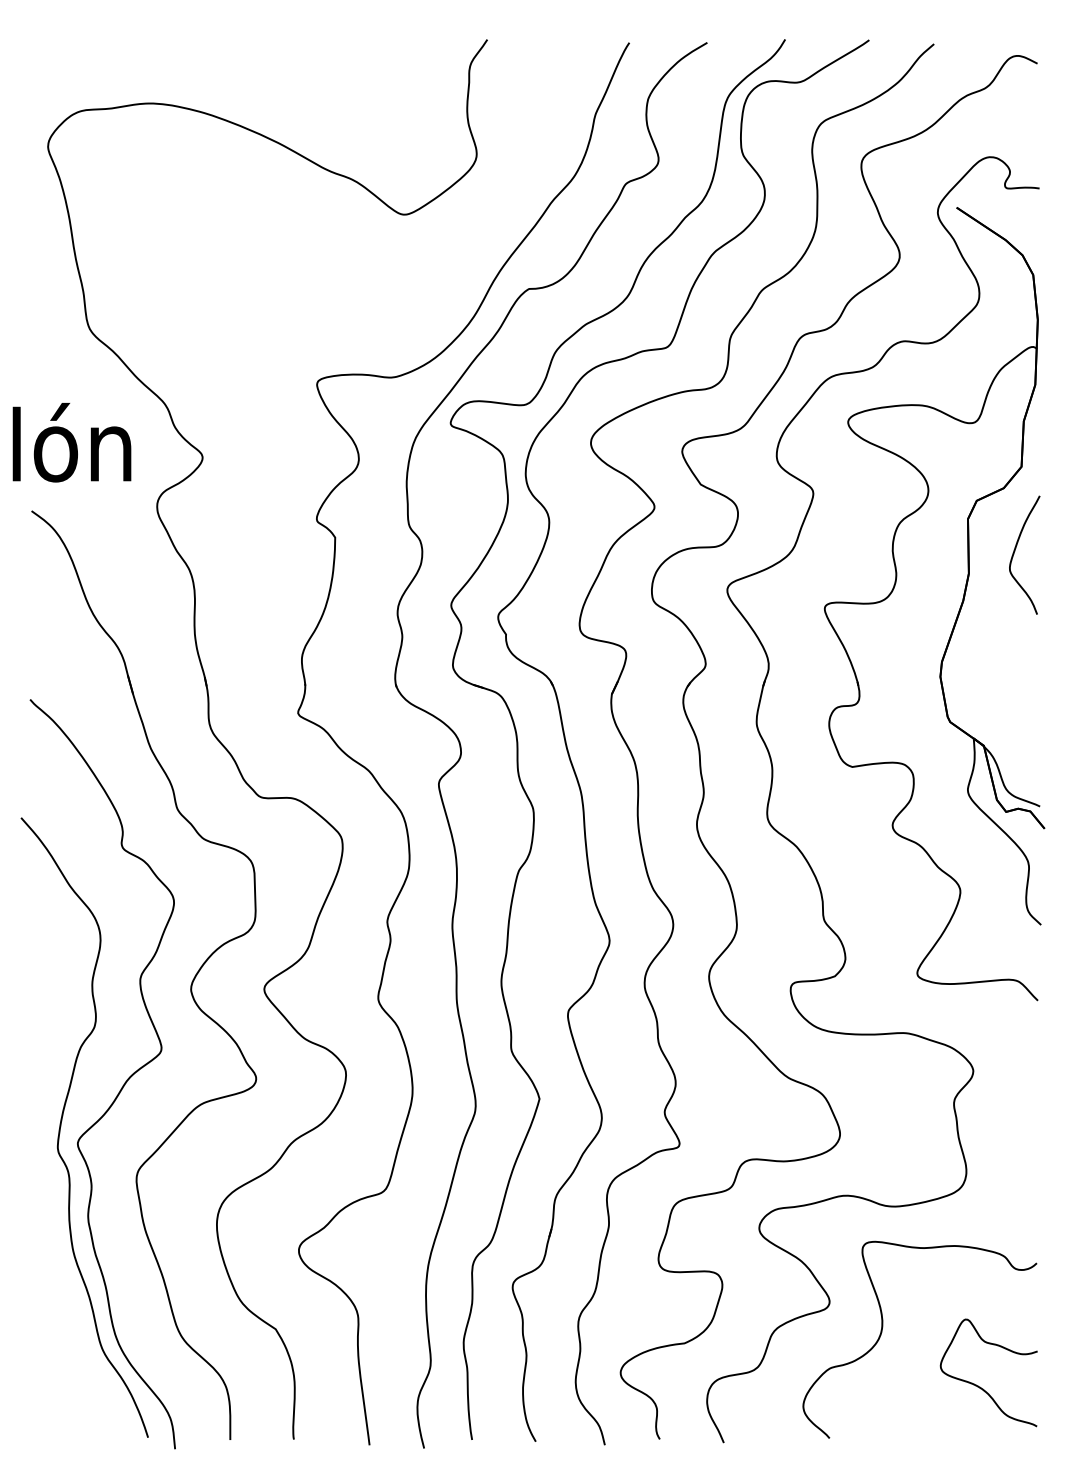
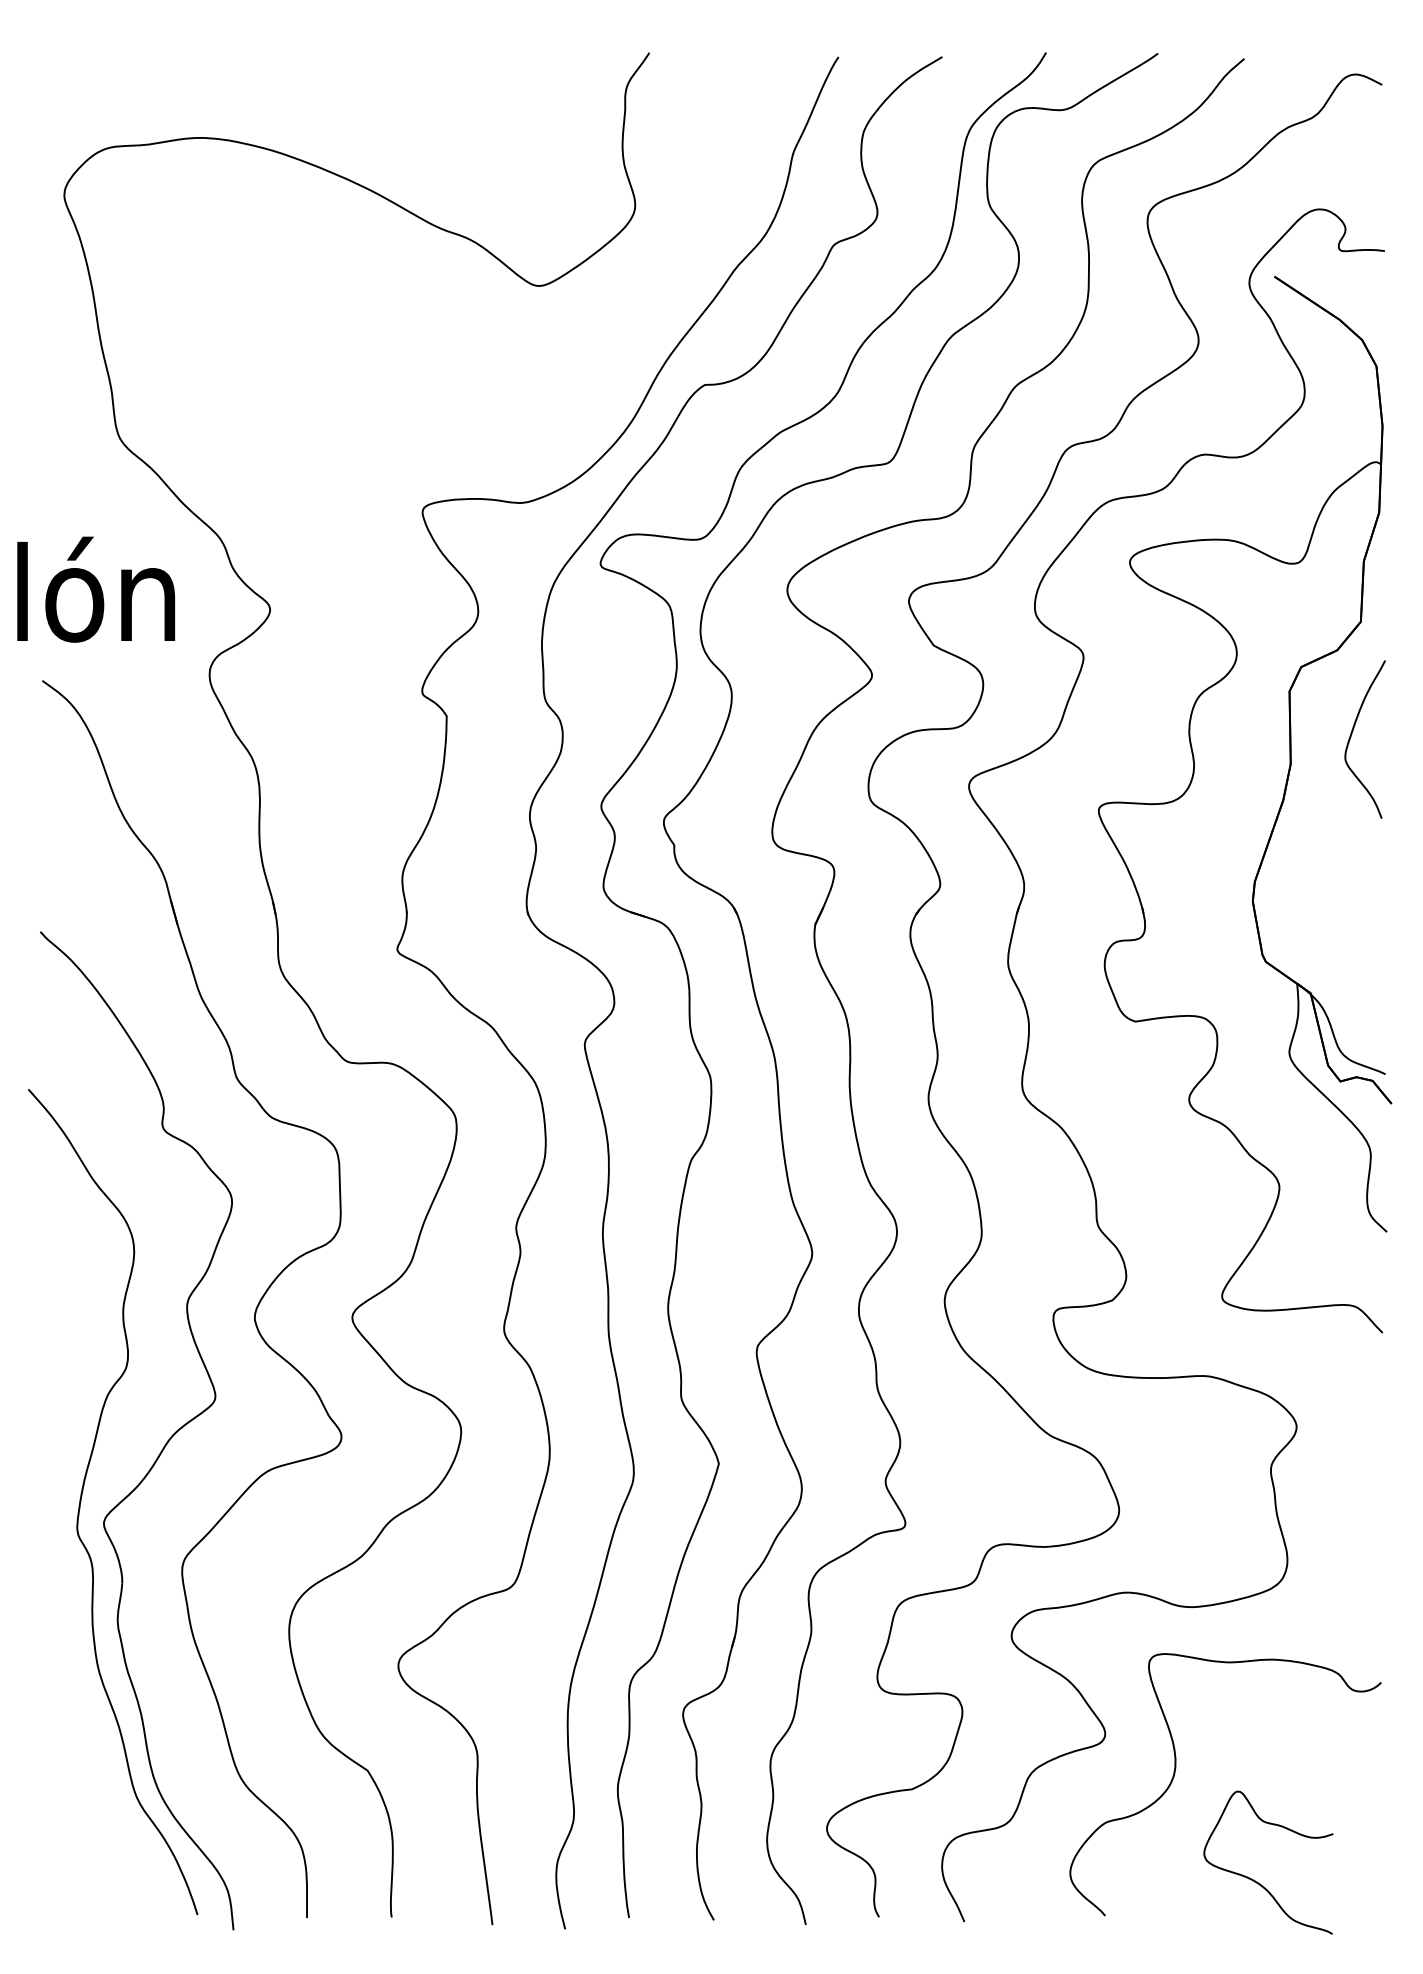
curve: (980, 1387) -> (1257, 1881), moved

